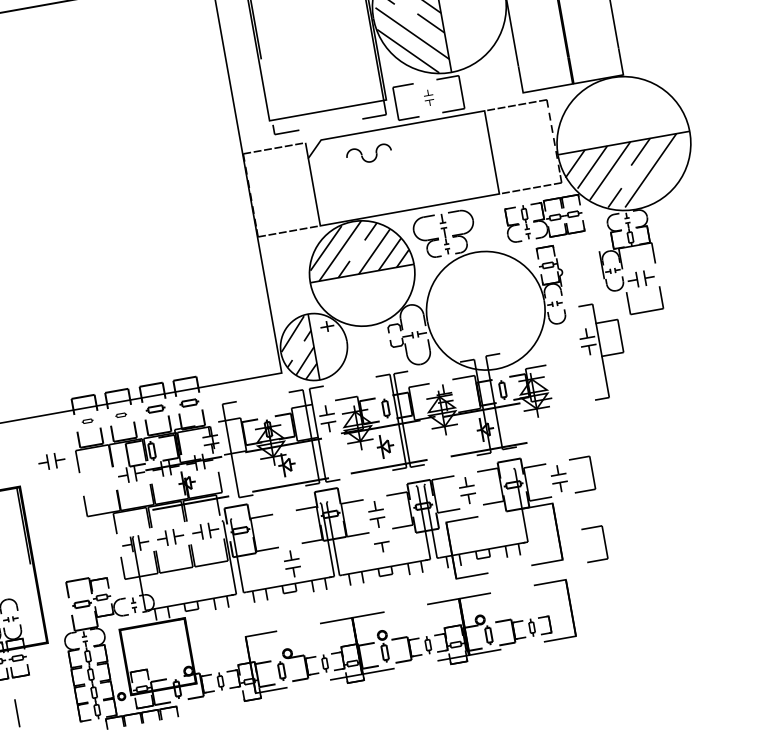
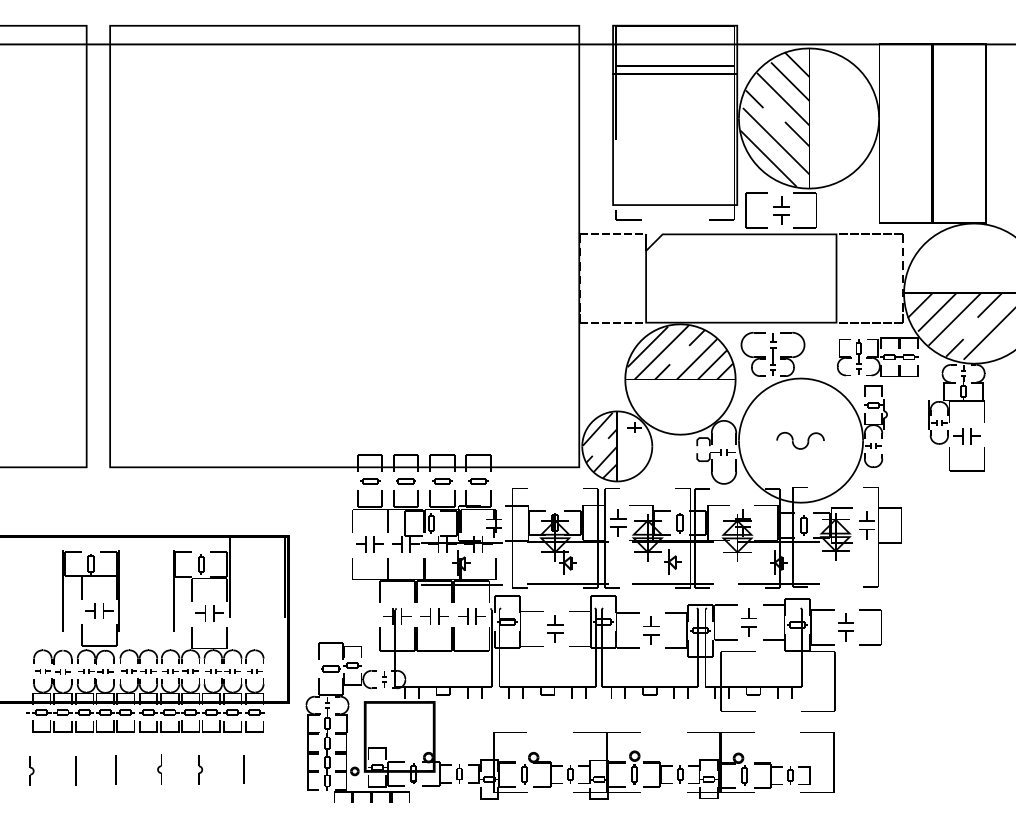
part: (428, 97) -> (781, 210), size x1.67
part: (362, 155) -> (793, 440), moved
part: (603, 350) -> (880, 537), moved
part: (120, 415) -> (405, 481), size x1.67
part: (87, 421) -> (370, 481), size x1.67
part: (51, 461) -> (369, 544), moved
part: (605, 542) -> (881, 701), removed
part: (382, 547) -> (651, 665), removed
part: (292, 563) -> (555, 628), moved

